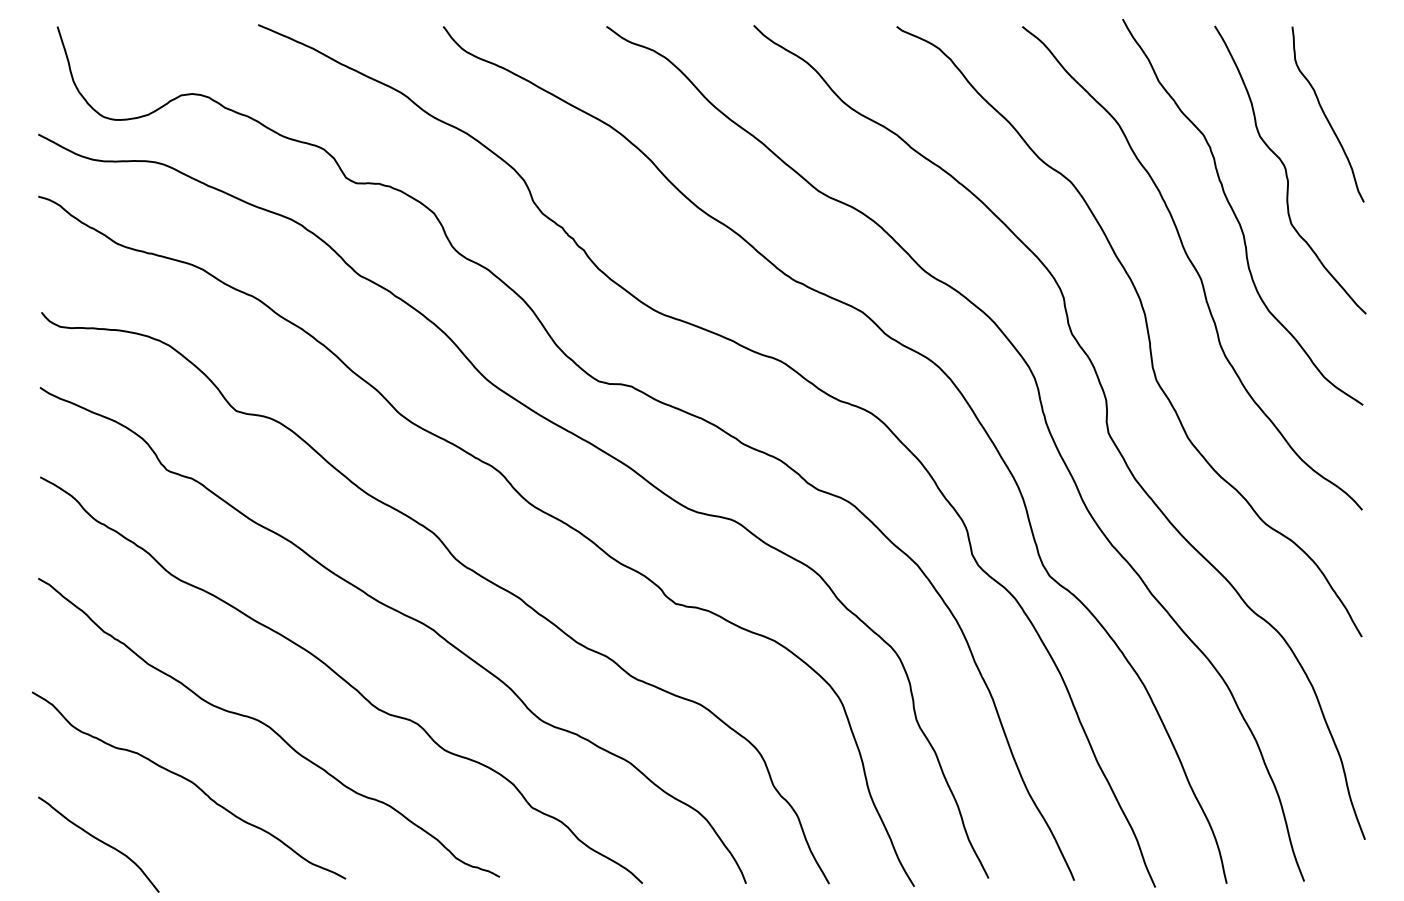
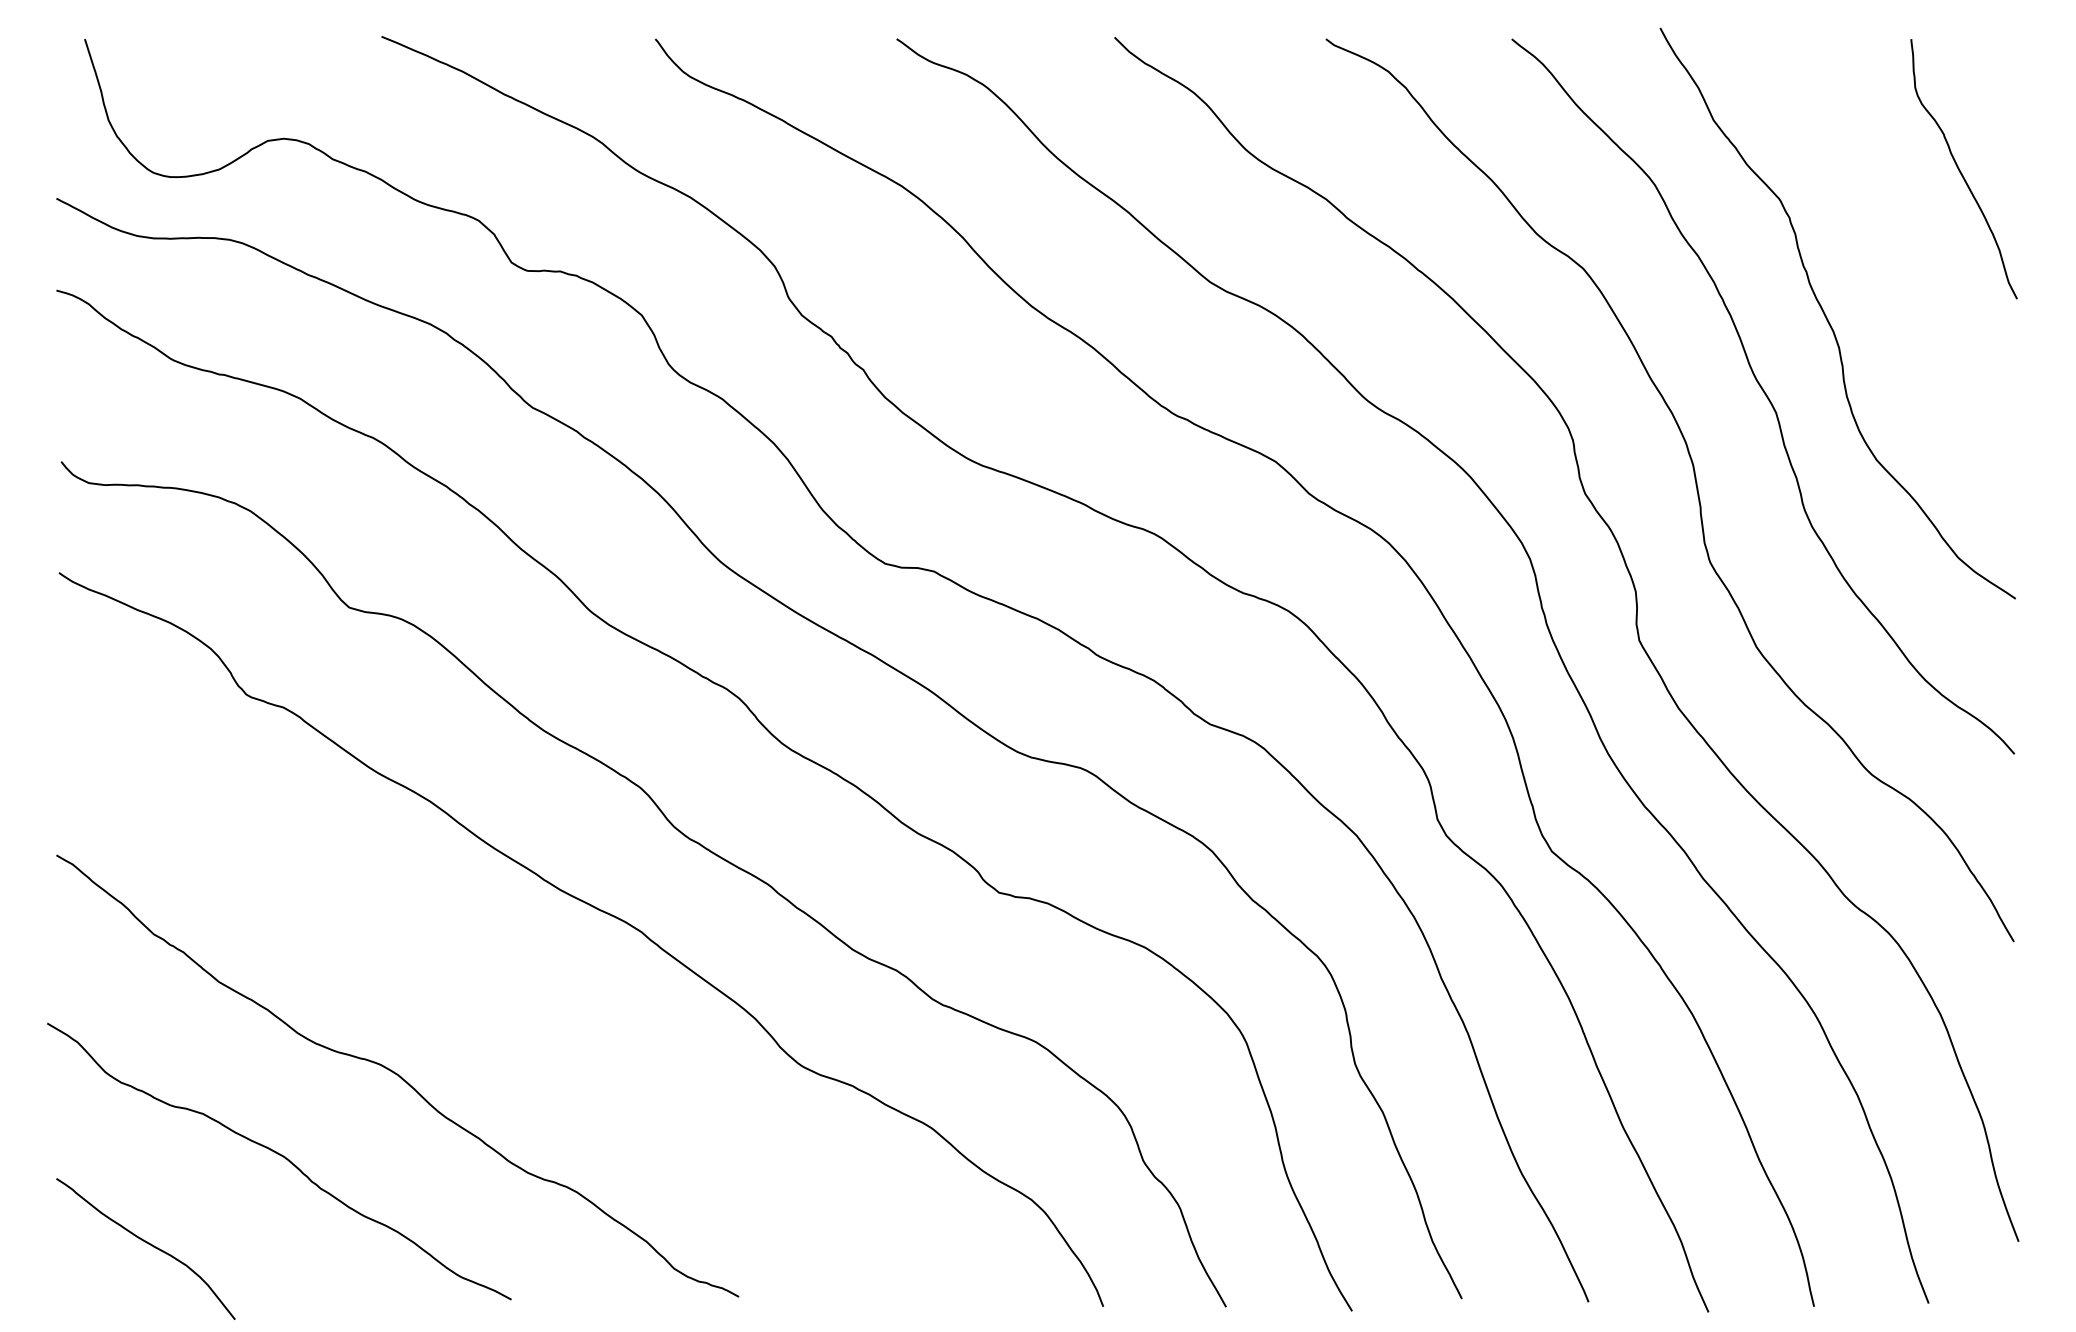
curve: (1286, 169) -> (1902, 250), removed
curve: (341, 679) -> (504, 1004), removed

